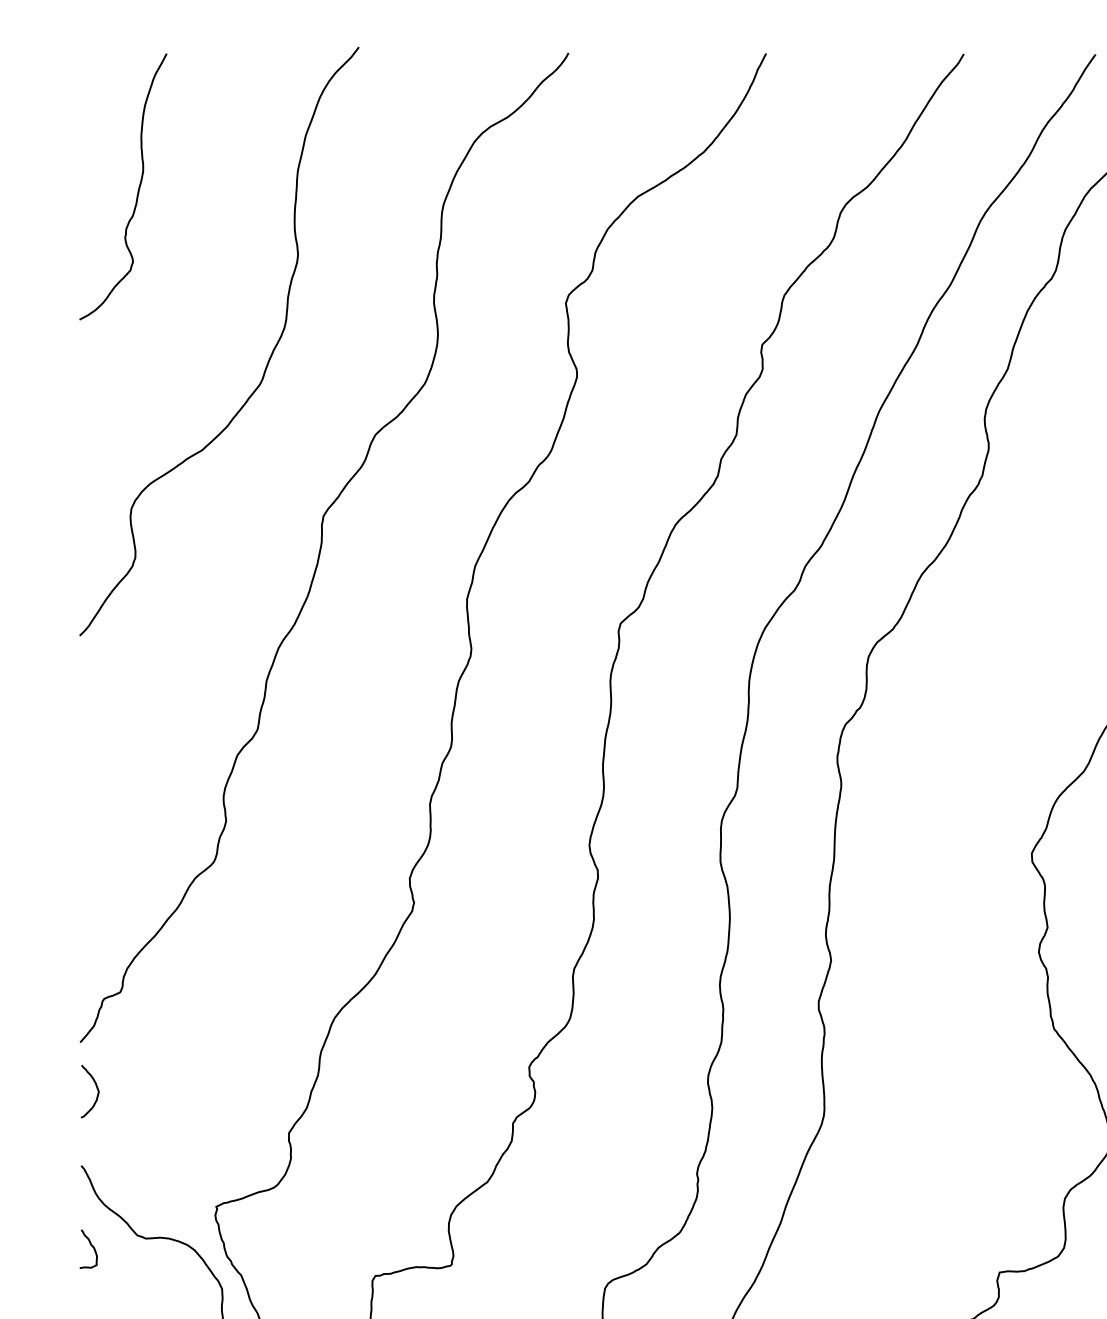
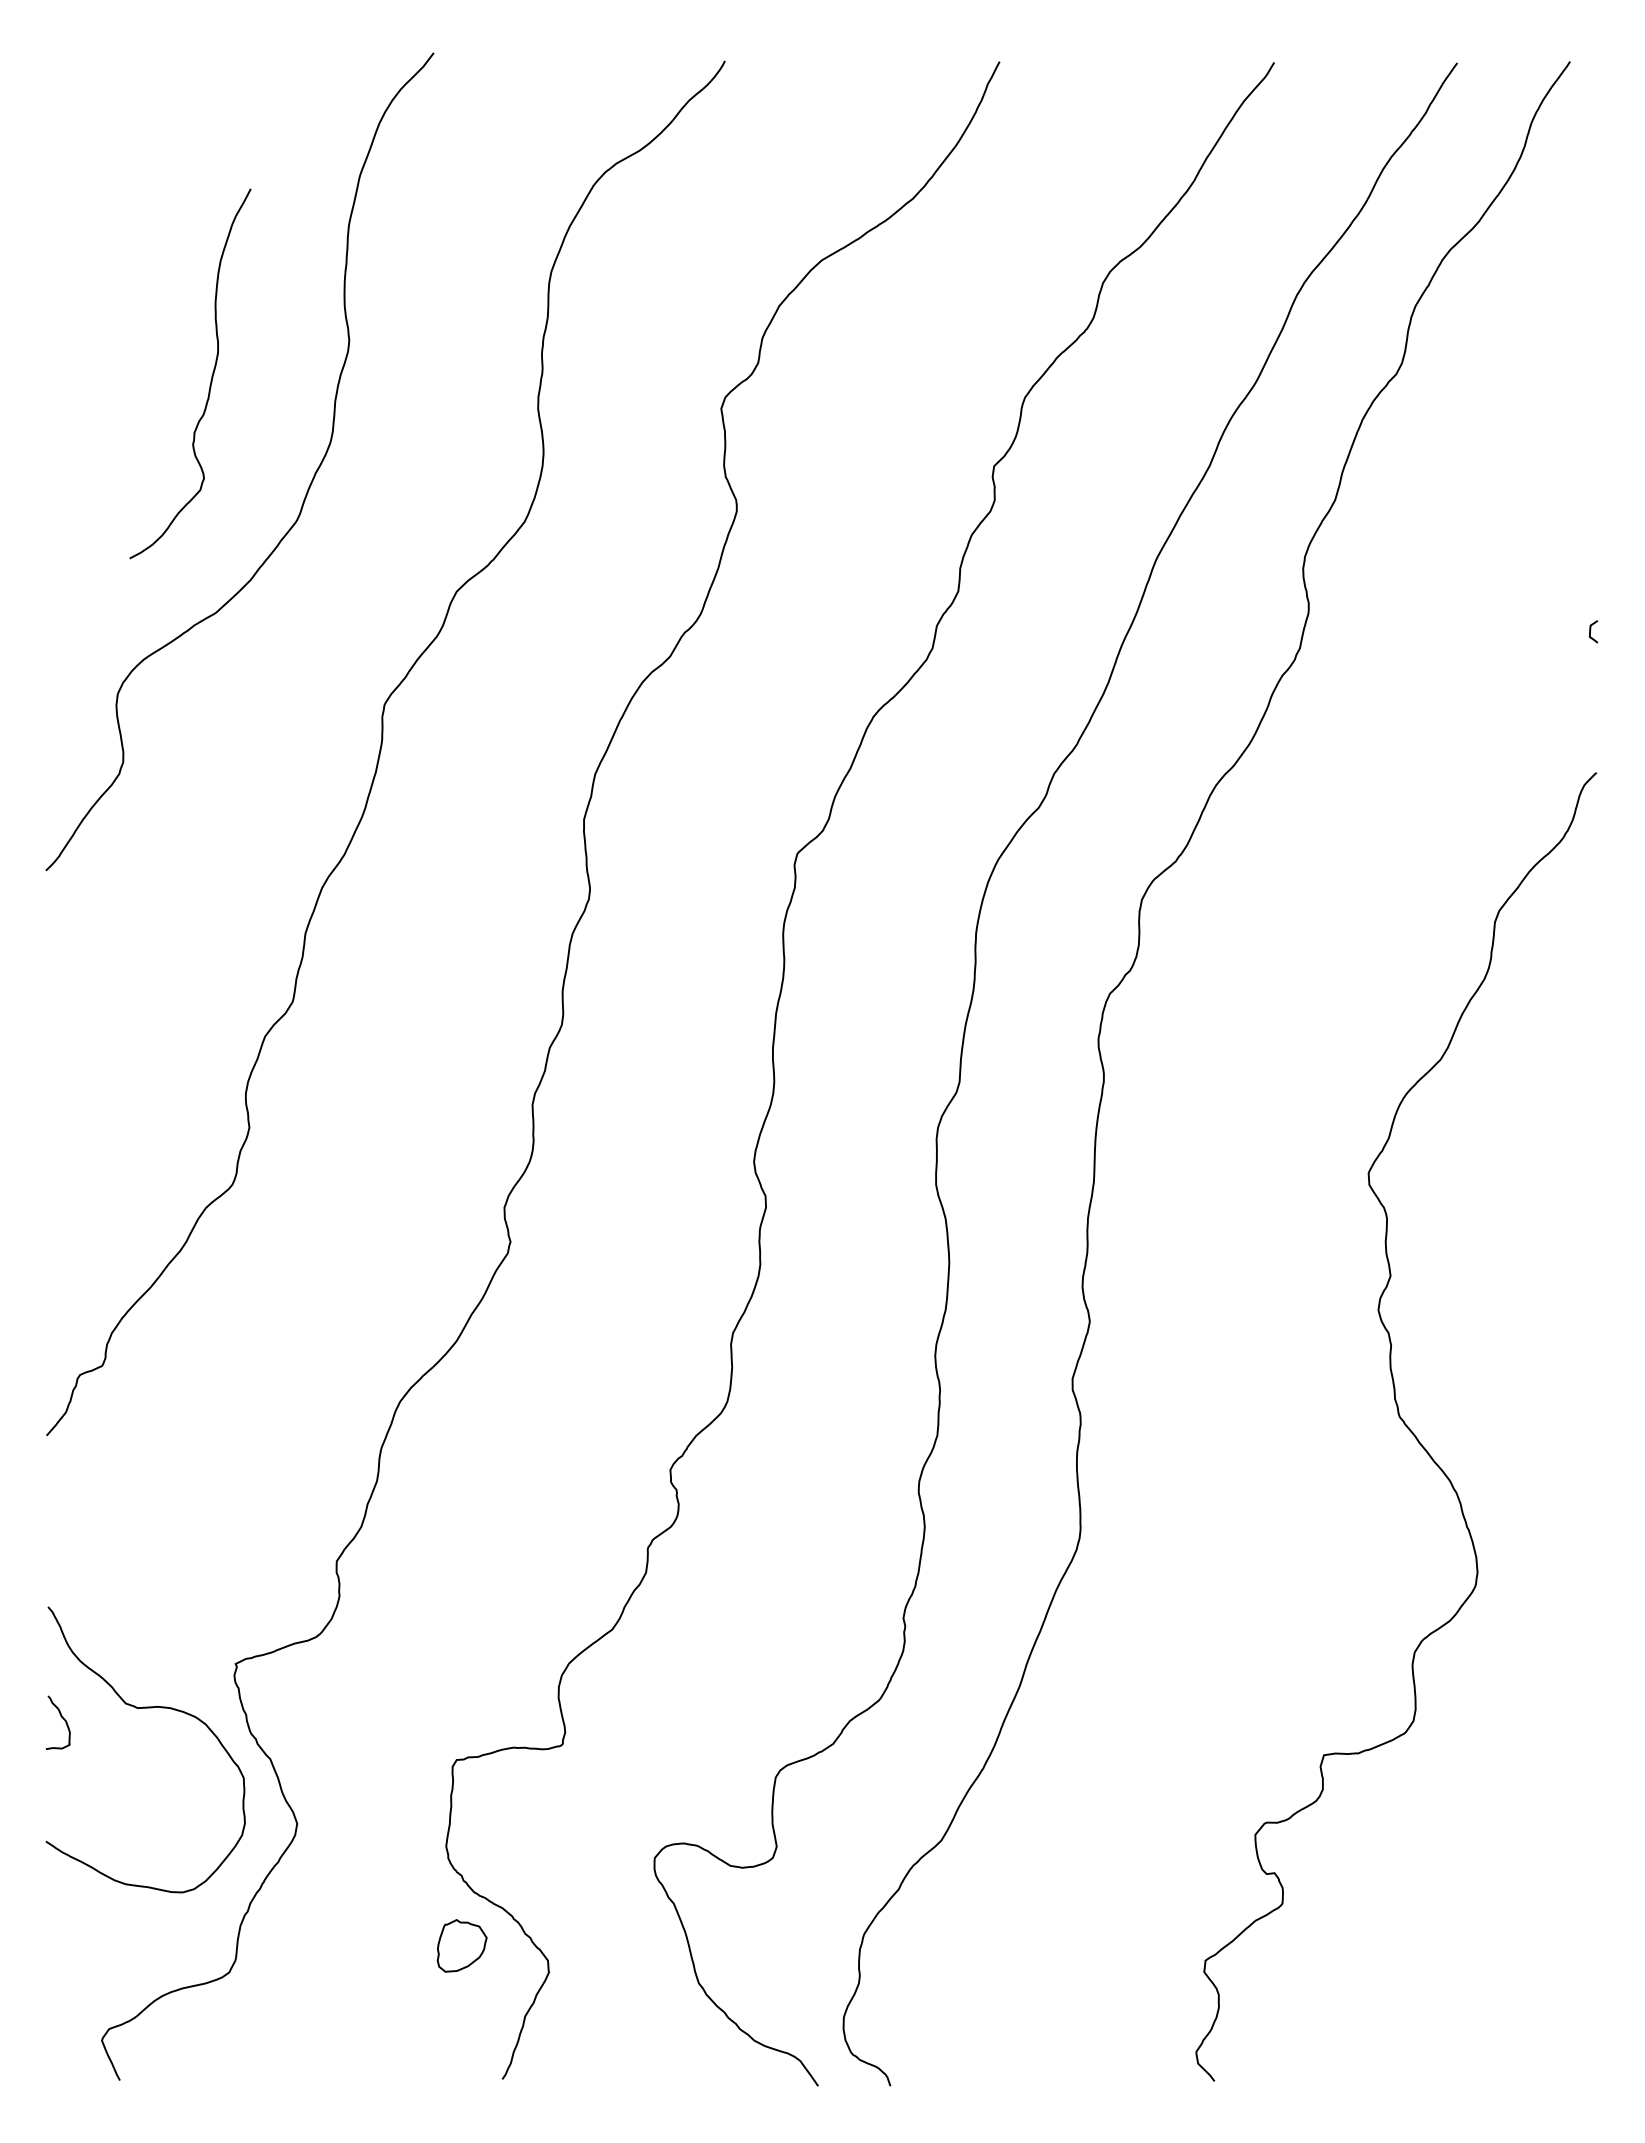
curve: (138, 187) -> (211, 375), moved
curve: (96, 1088) -> (69, 1499), removed

